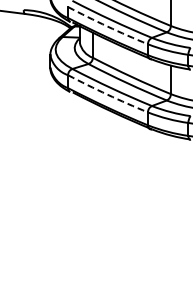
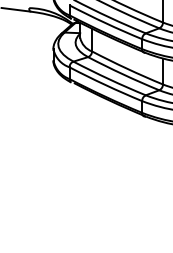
arc: (107, 26) -> (105, 23), dashed -> solid
arc: (107, 94) -> (105, 84), dashed -> solid

